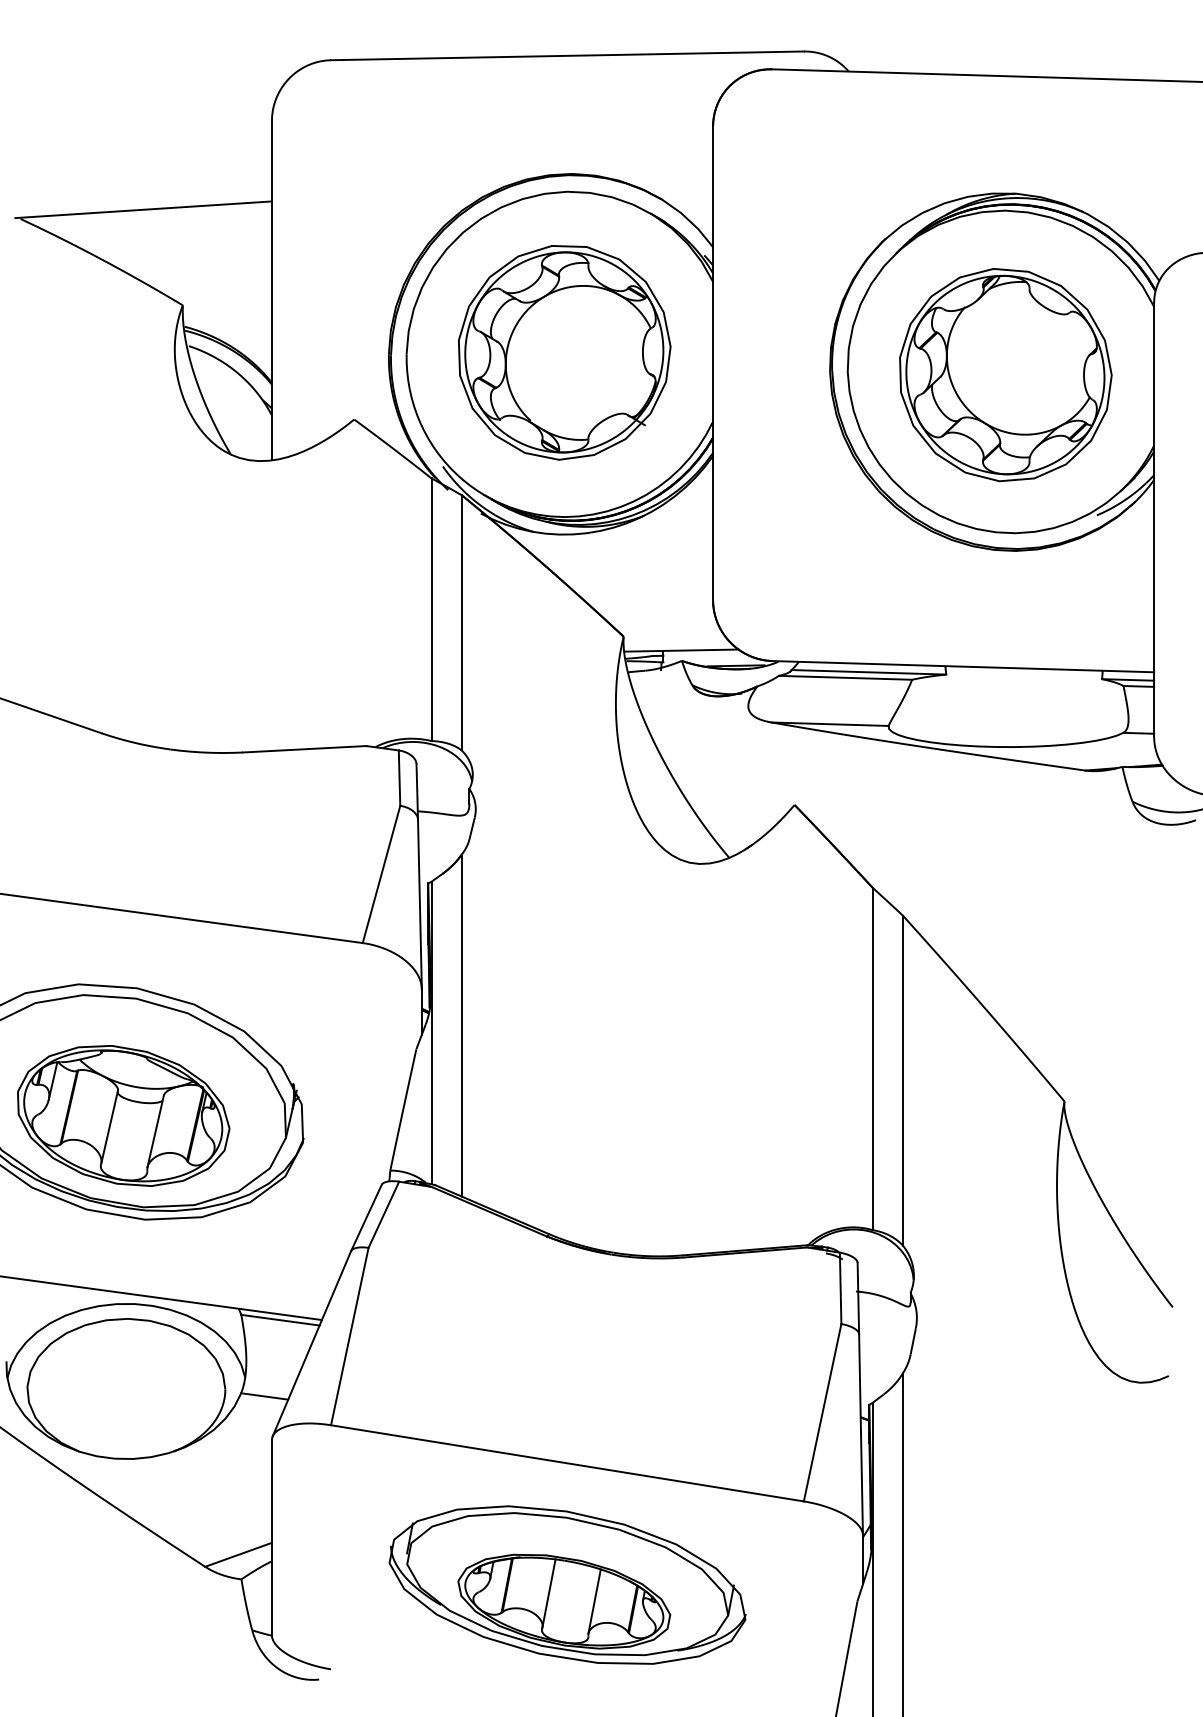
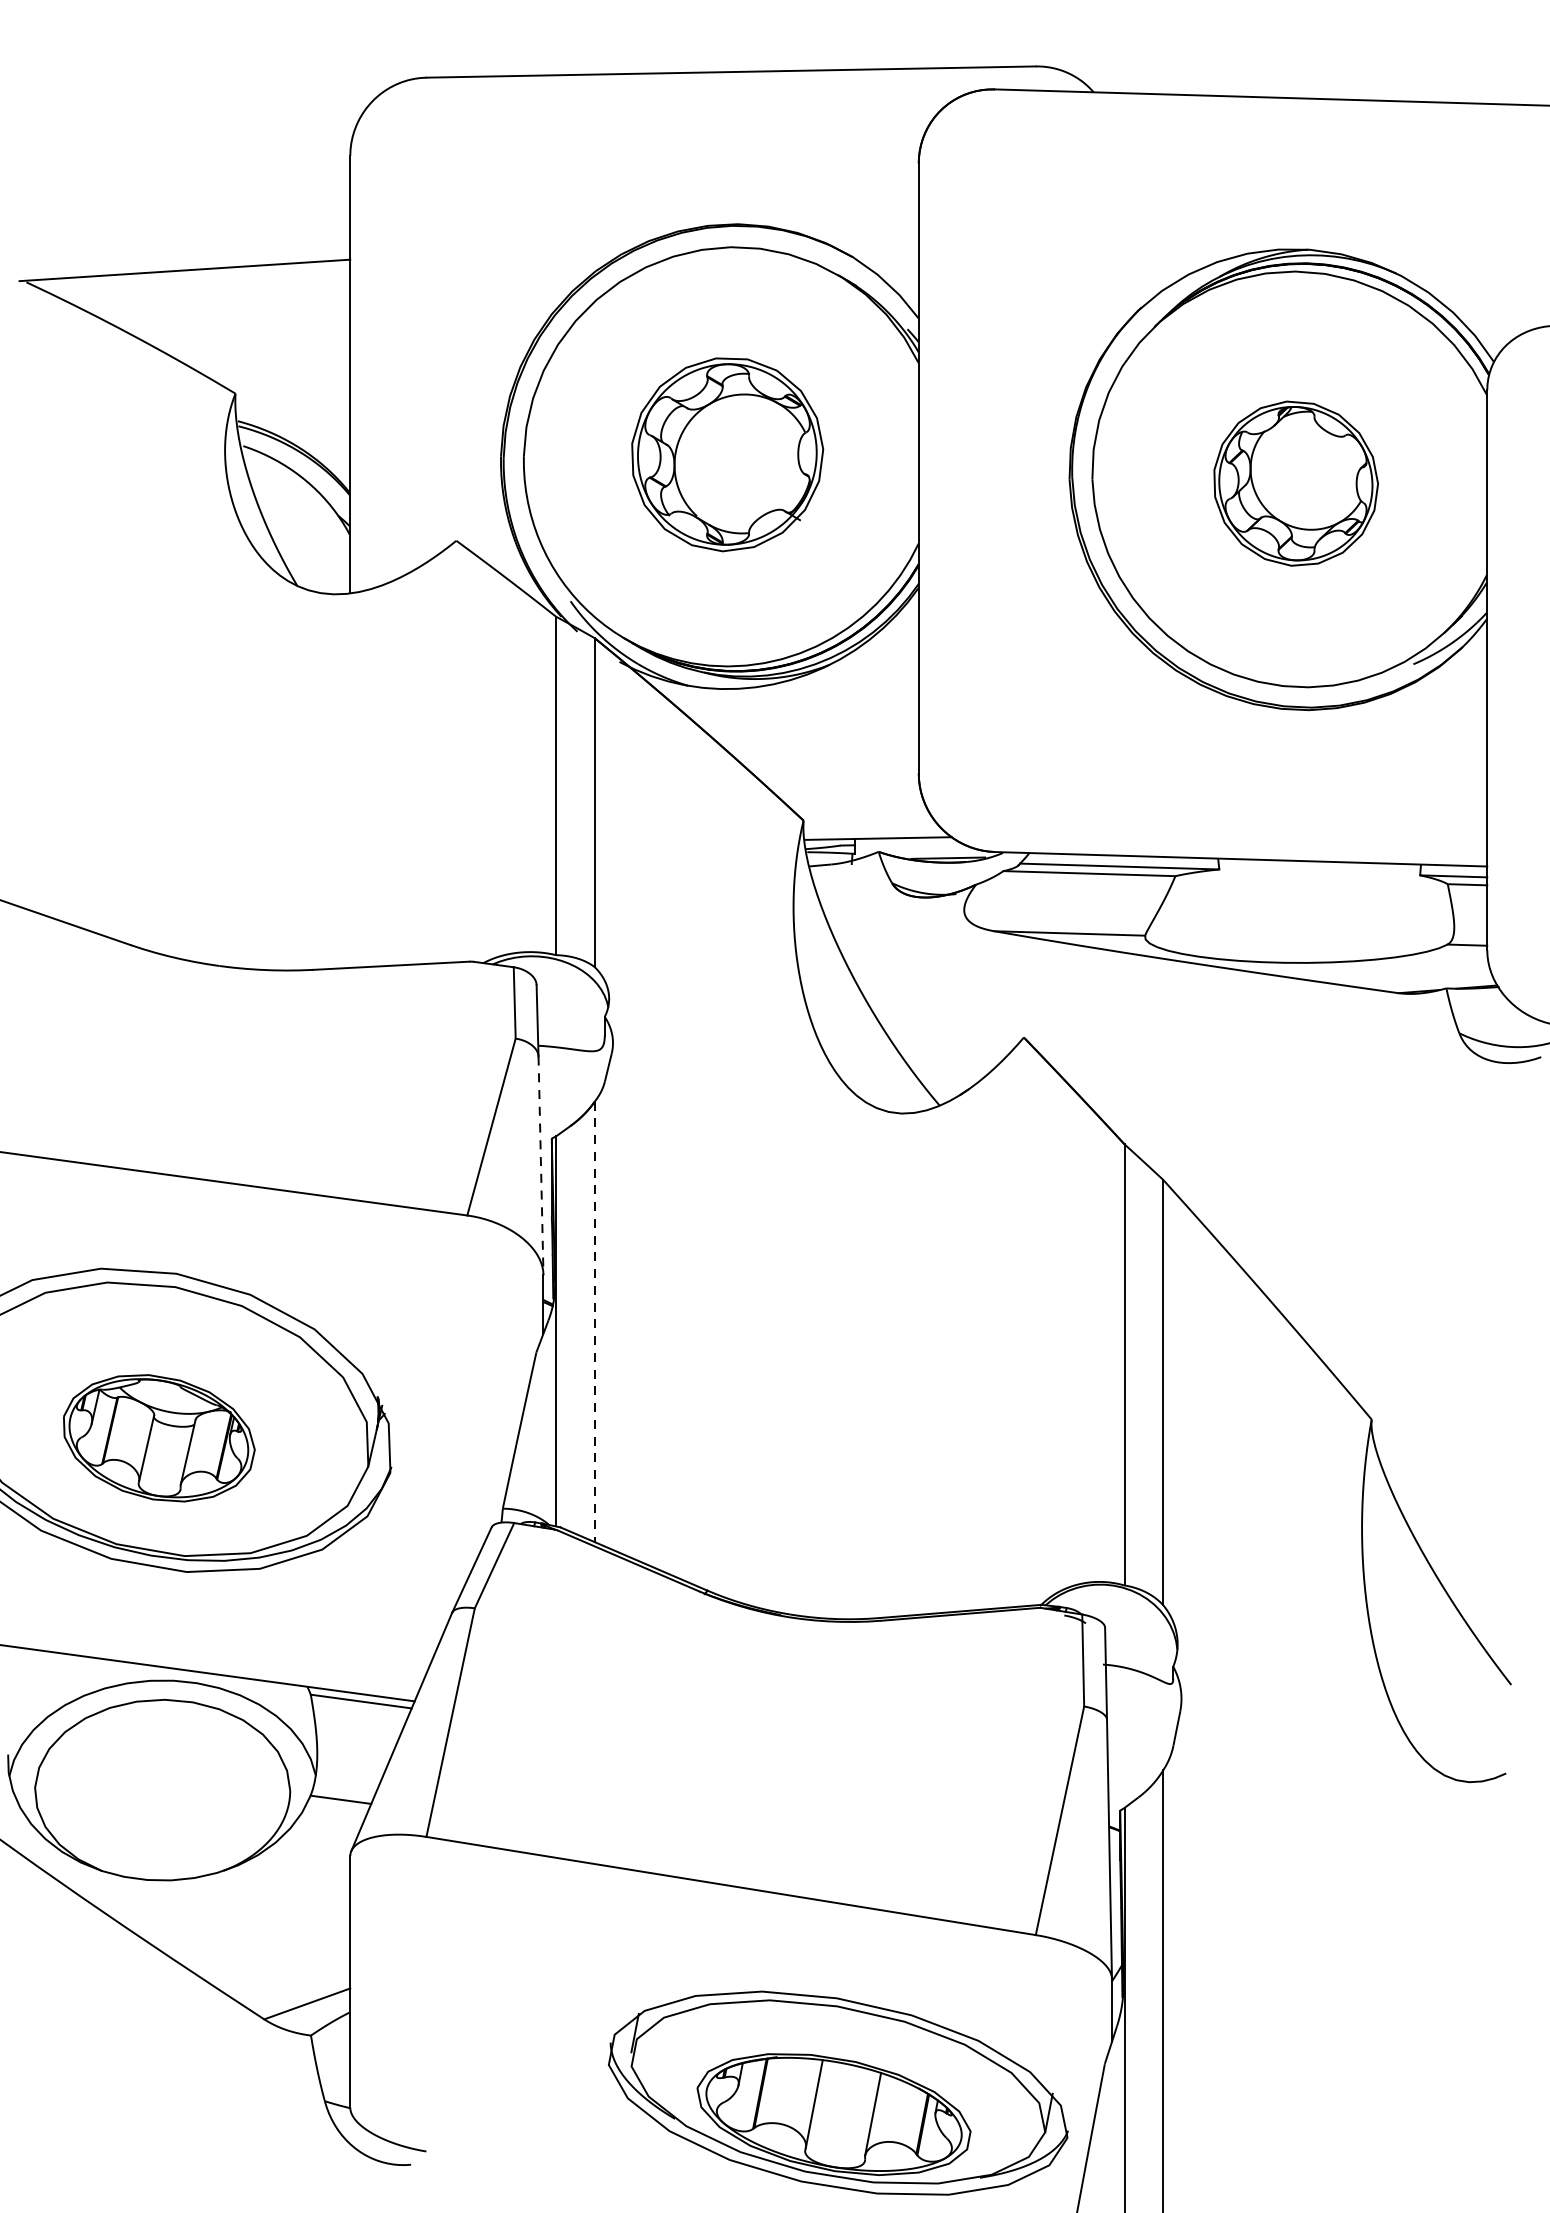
part: (564, 352) -> (727, 454), size x0.7
part: (1005, 375) -> (1295, 484), size x0.6
line: (419, 904) -> (540, 1165), solid -> dashed
line: (461, 1025) -> (594, 1321), solid -> dashed
part: (123, 1115) -> (158, 1437), size x0.7
part: (567, 1584) -> (838, 2092), moved

